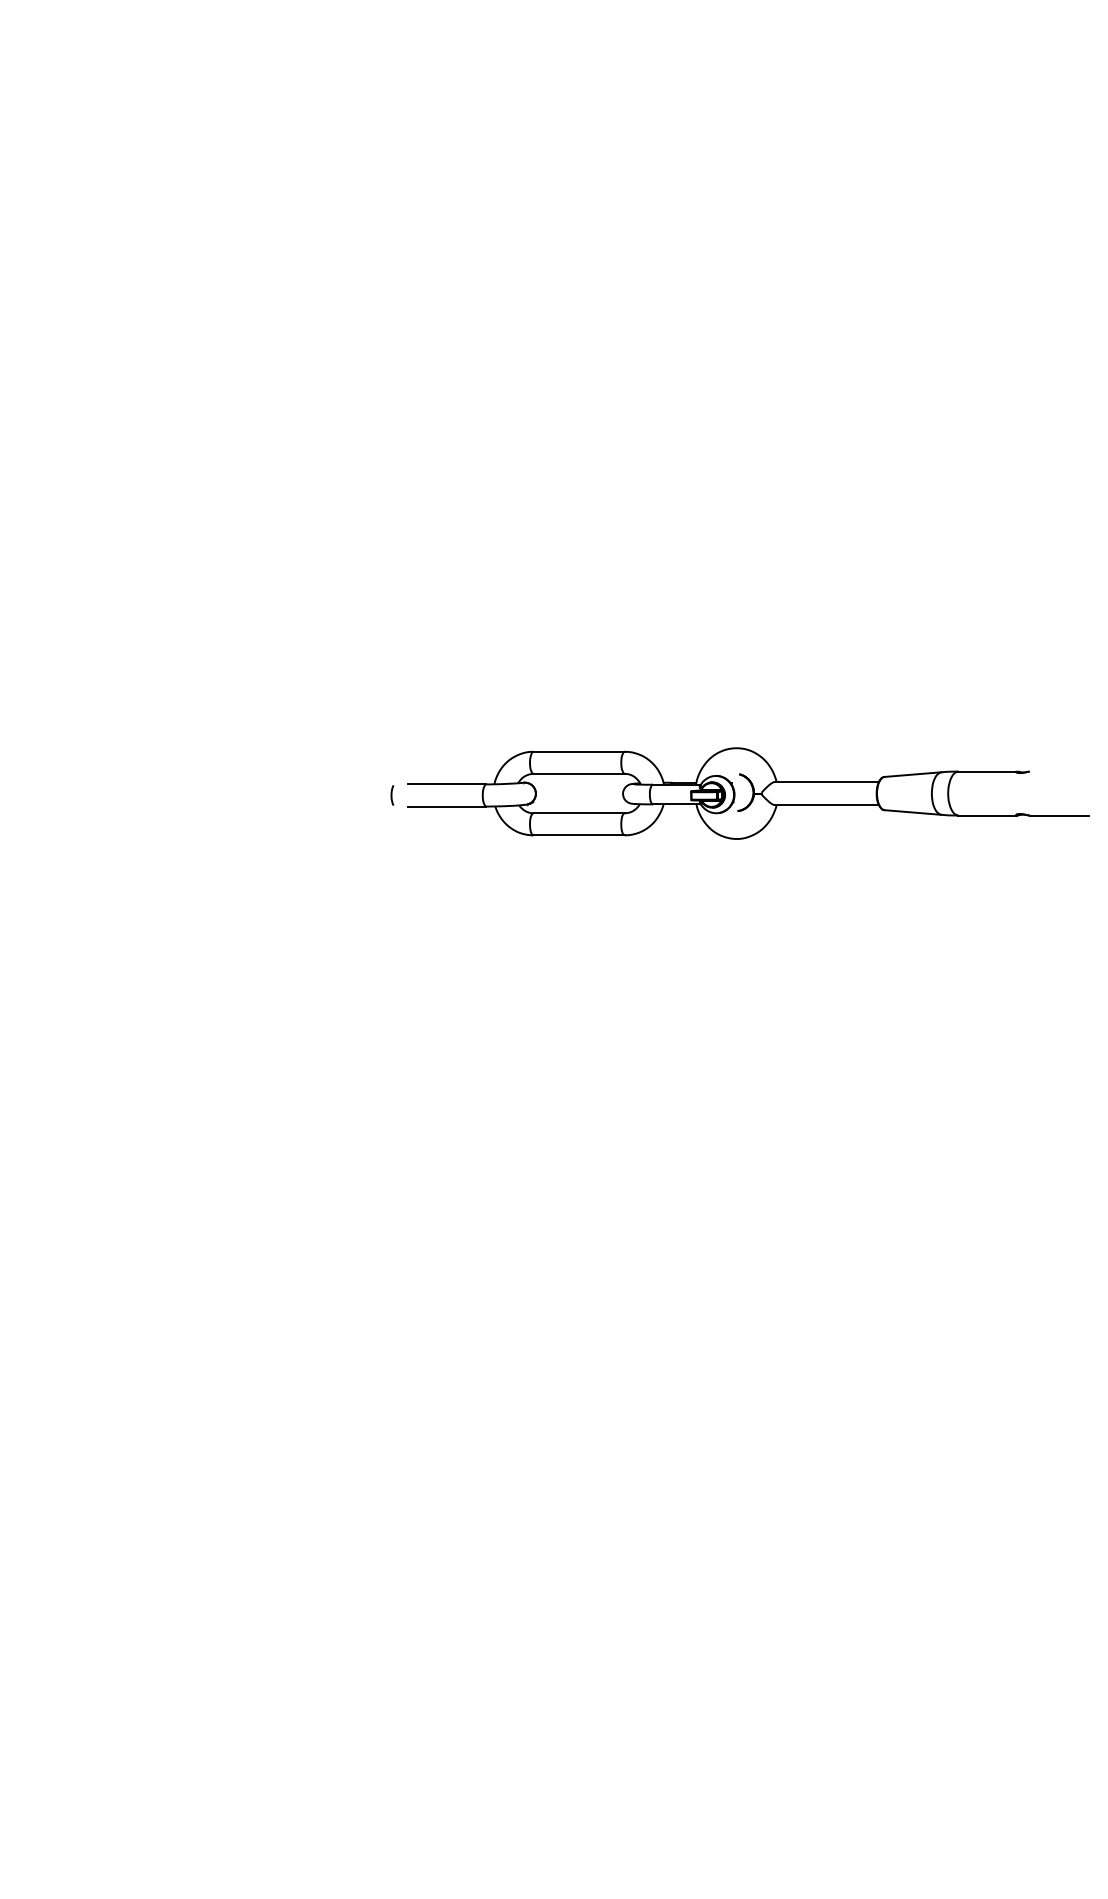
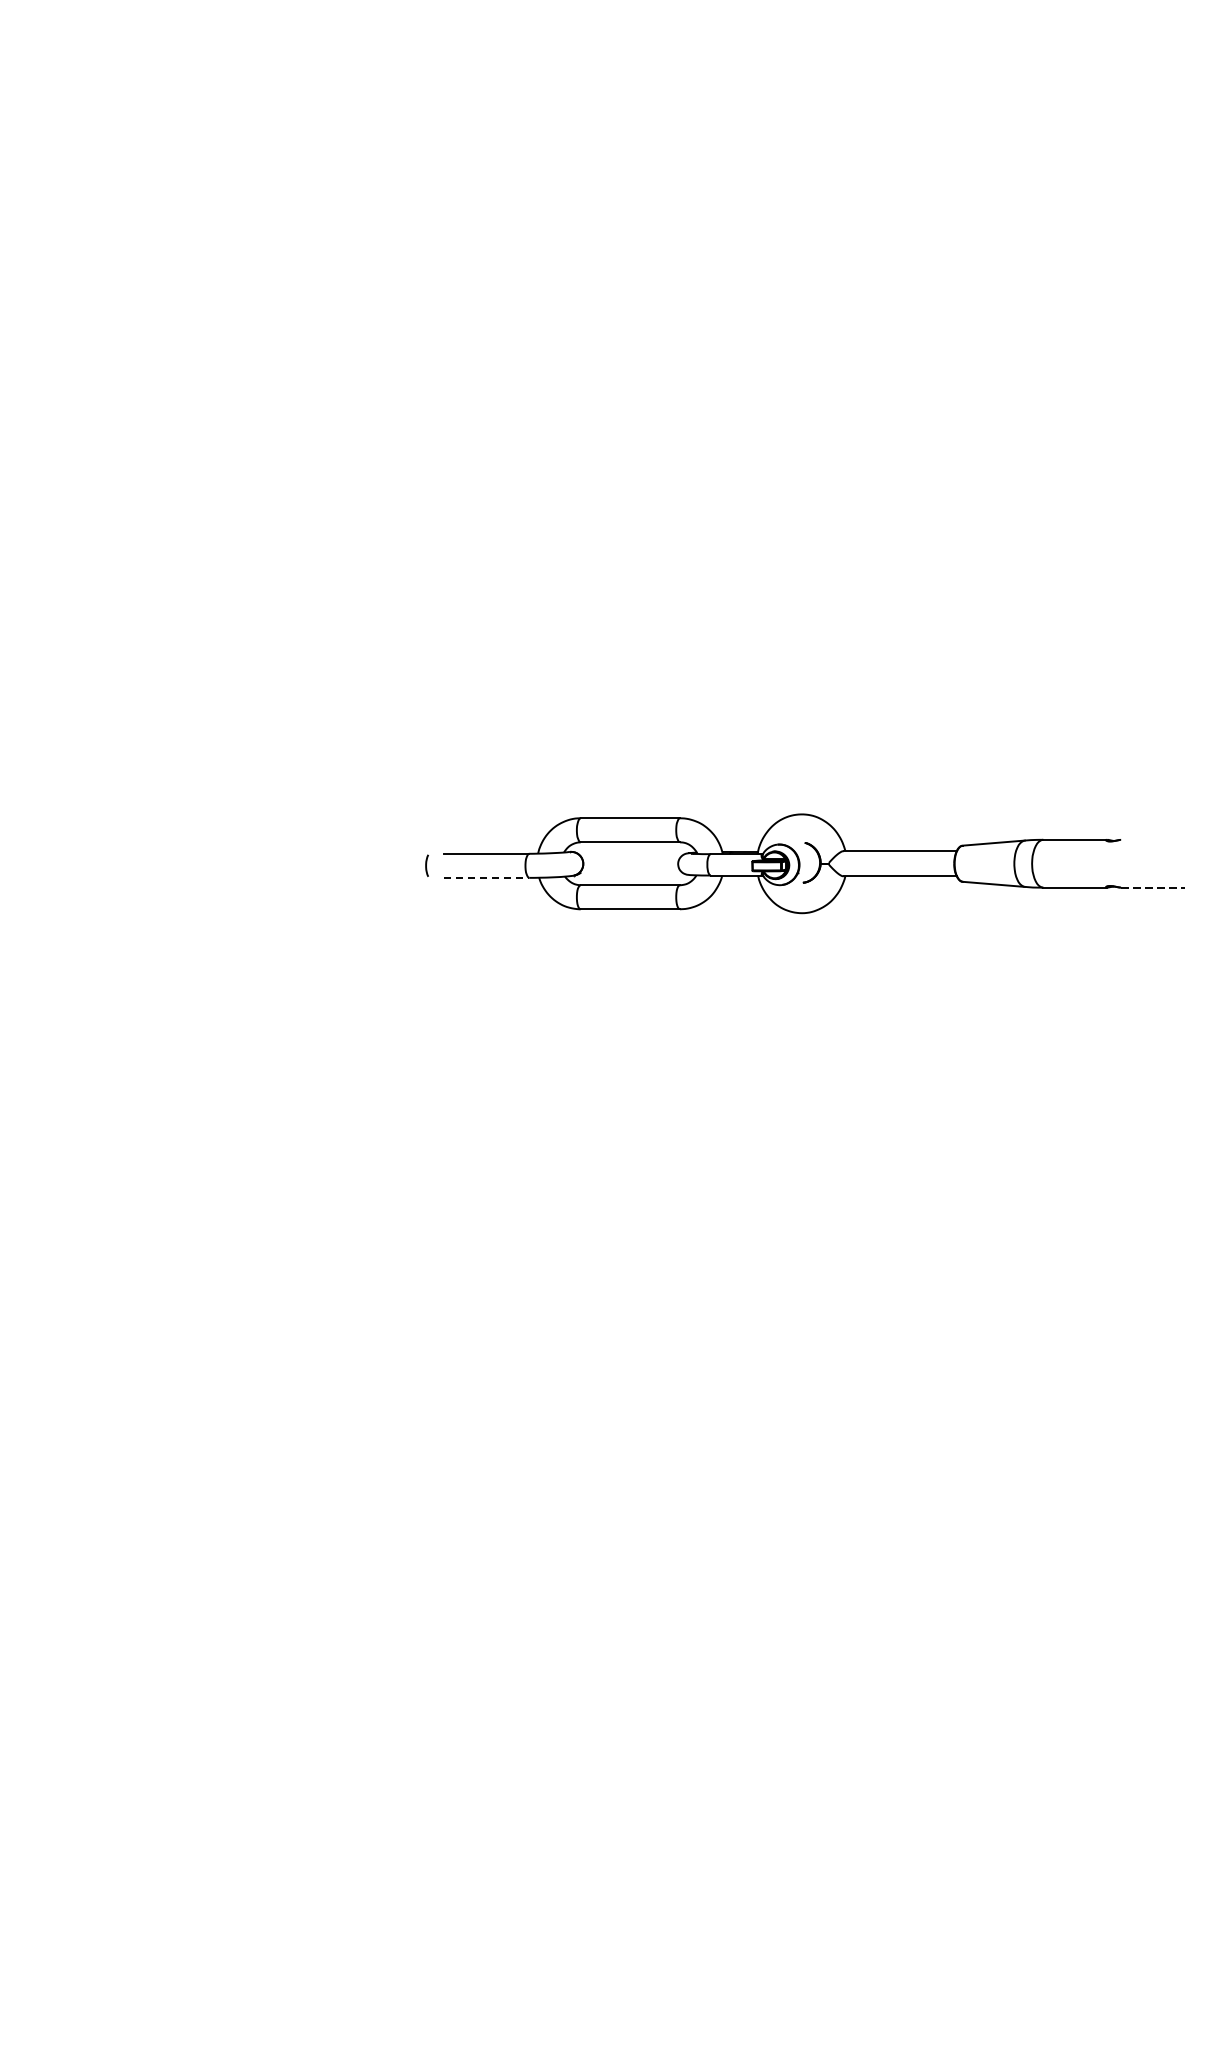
line: (447, 806) -> (487, 877), solid -> dashed
line: (1059, 815) -> (1153, 887), solid -> dashed

